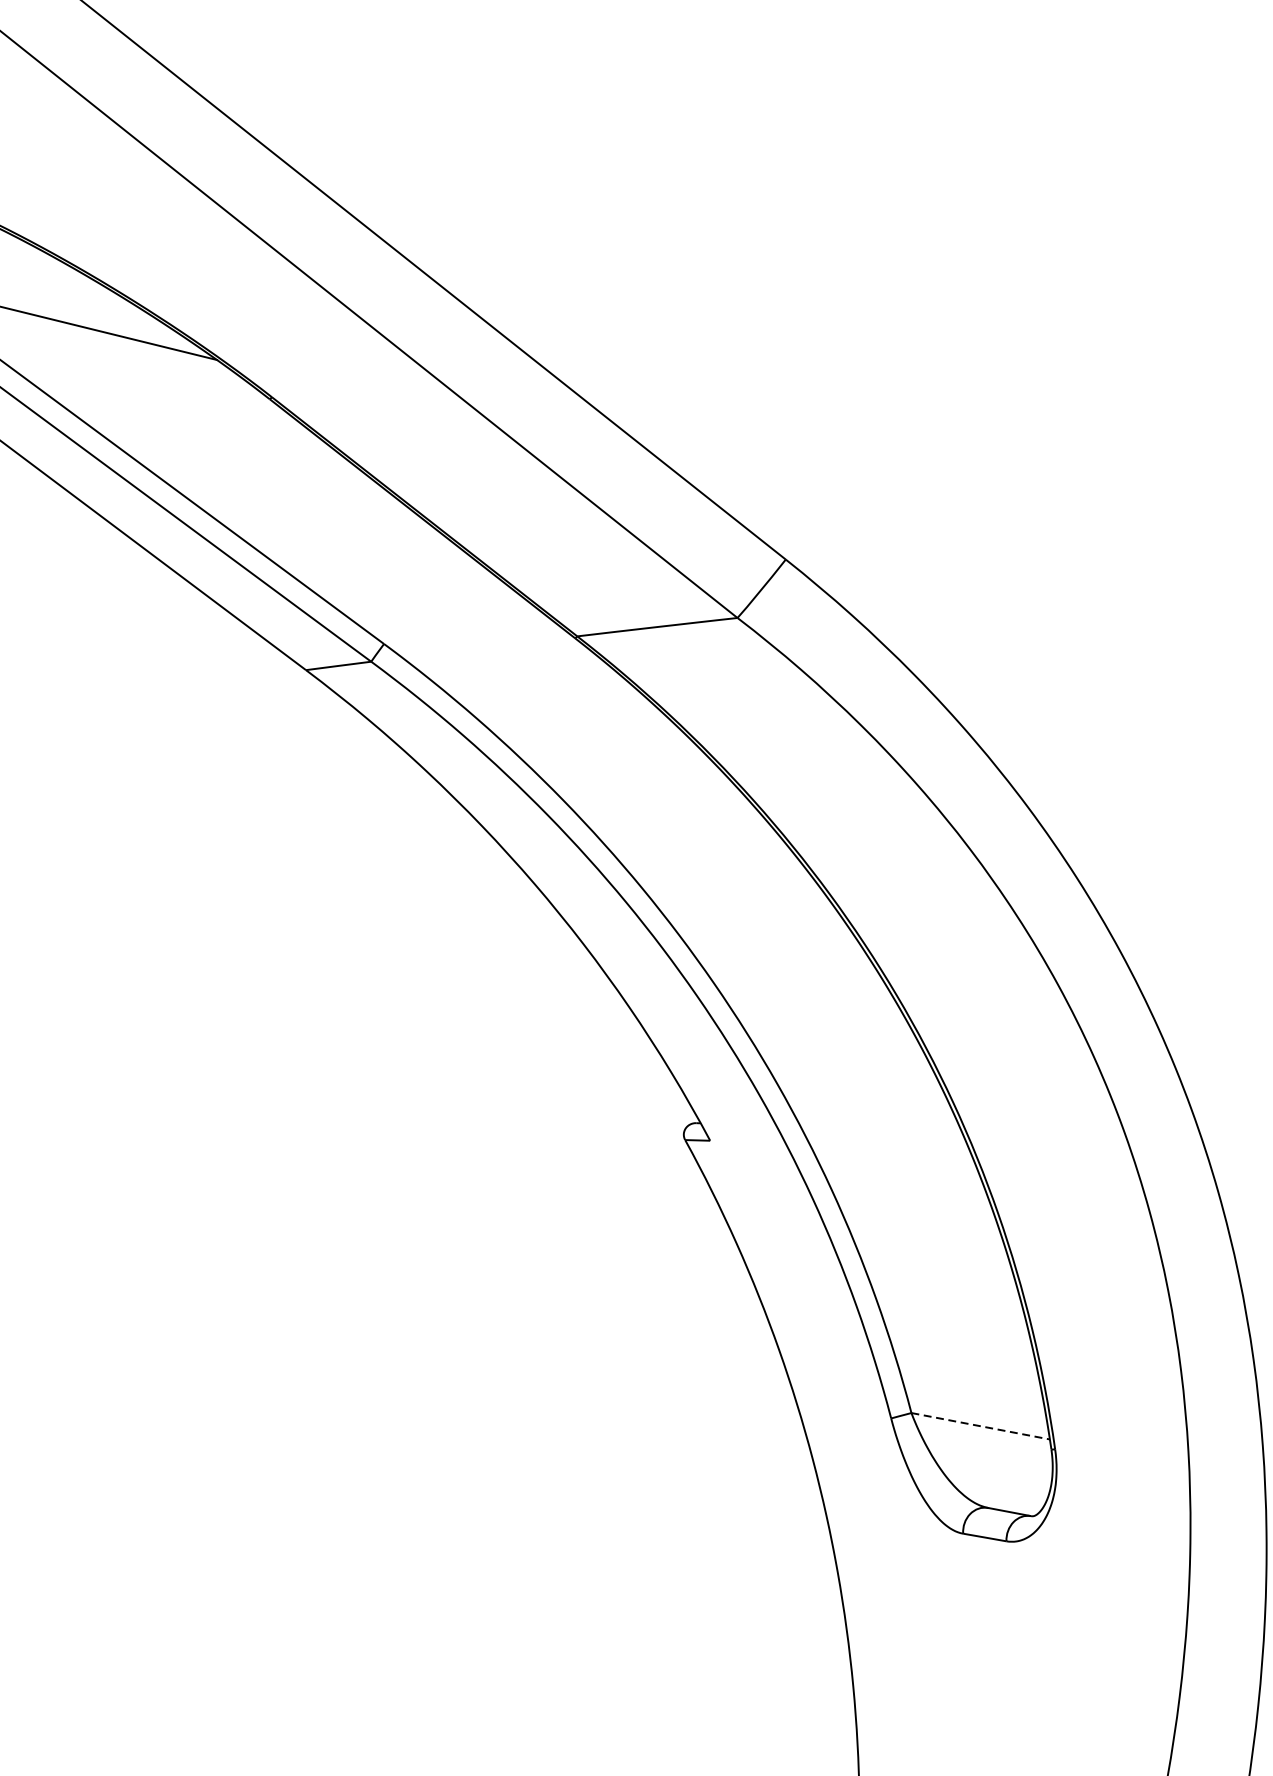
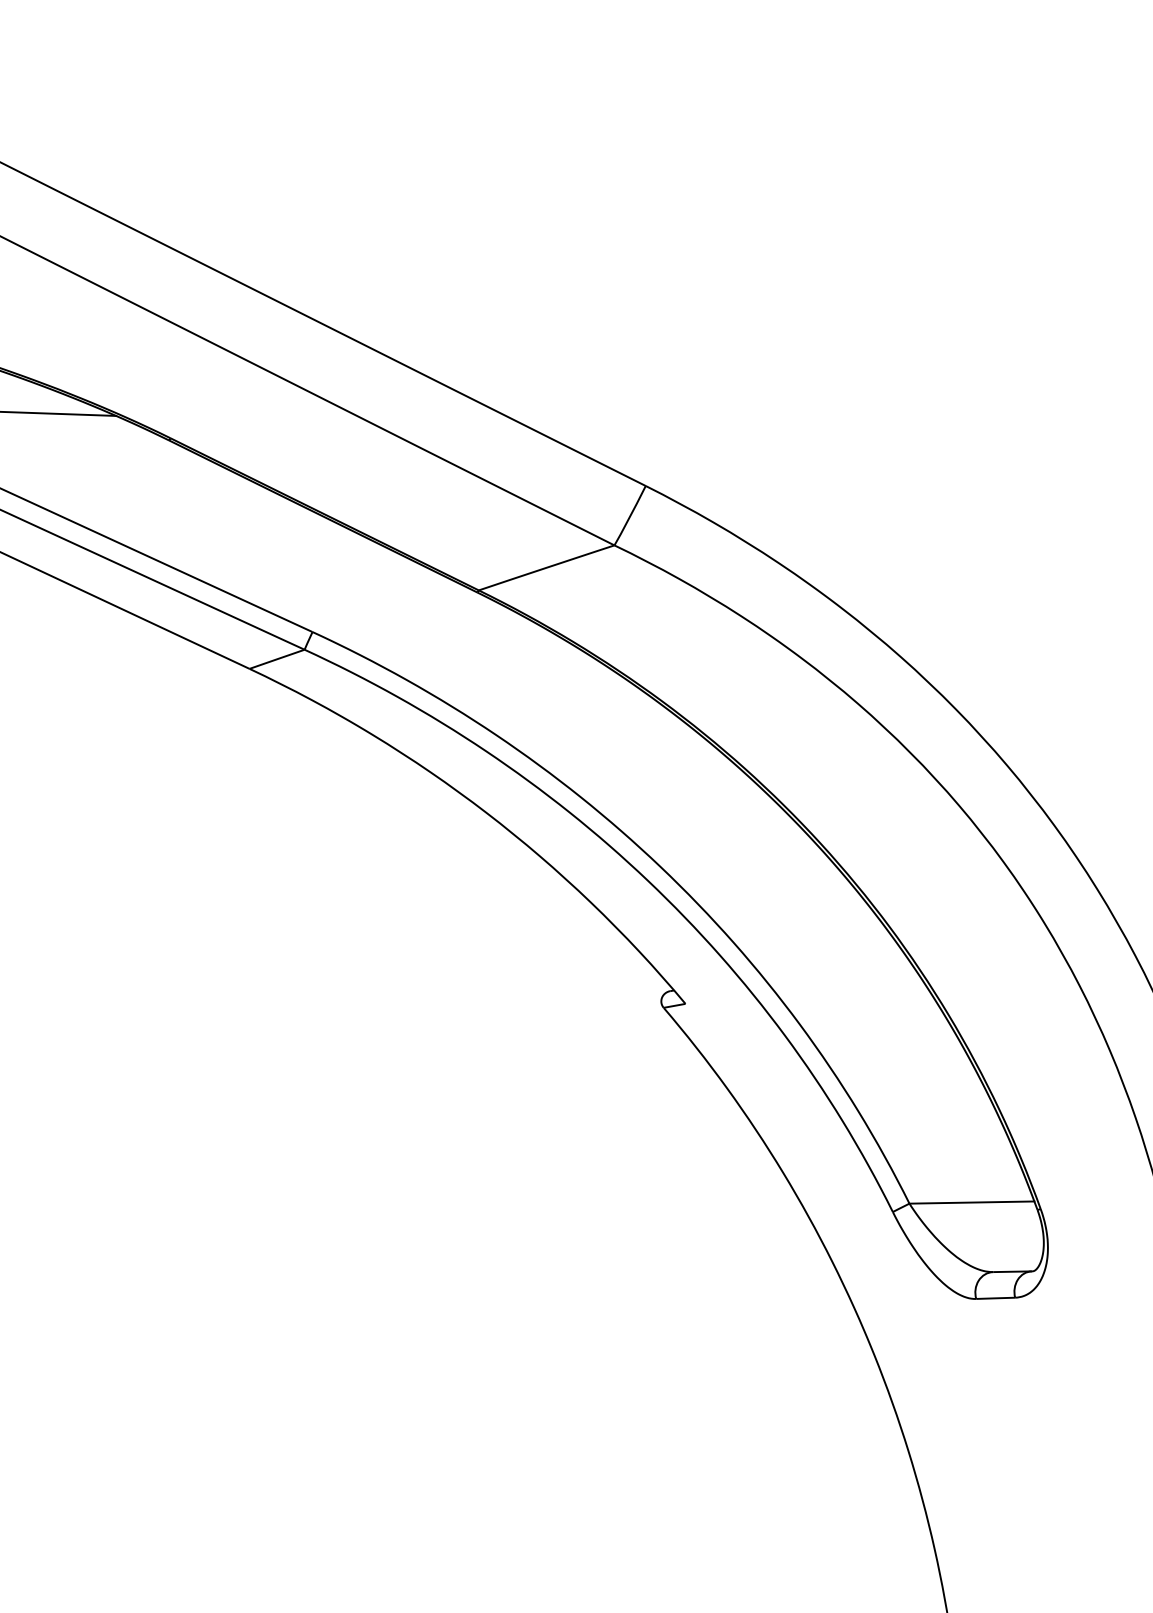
line: (981, 1426) -> (972, 1202), dashed -> solid

